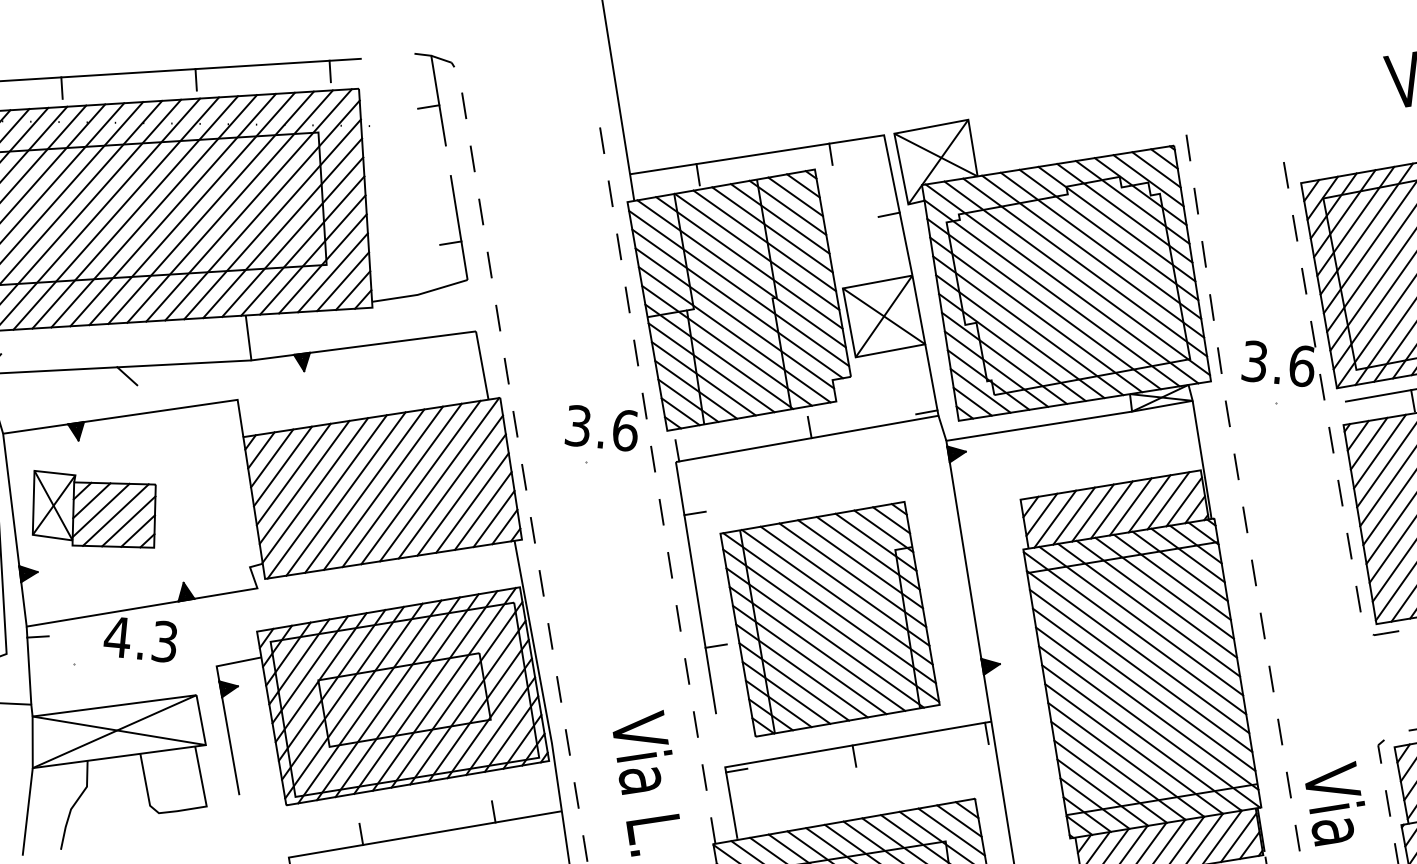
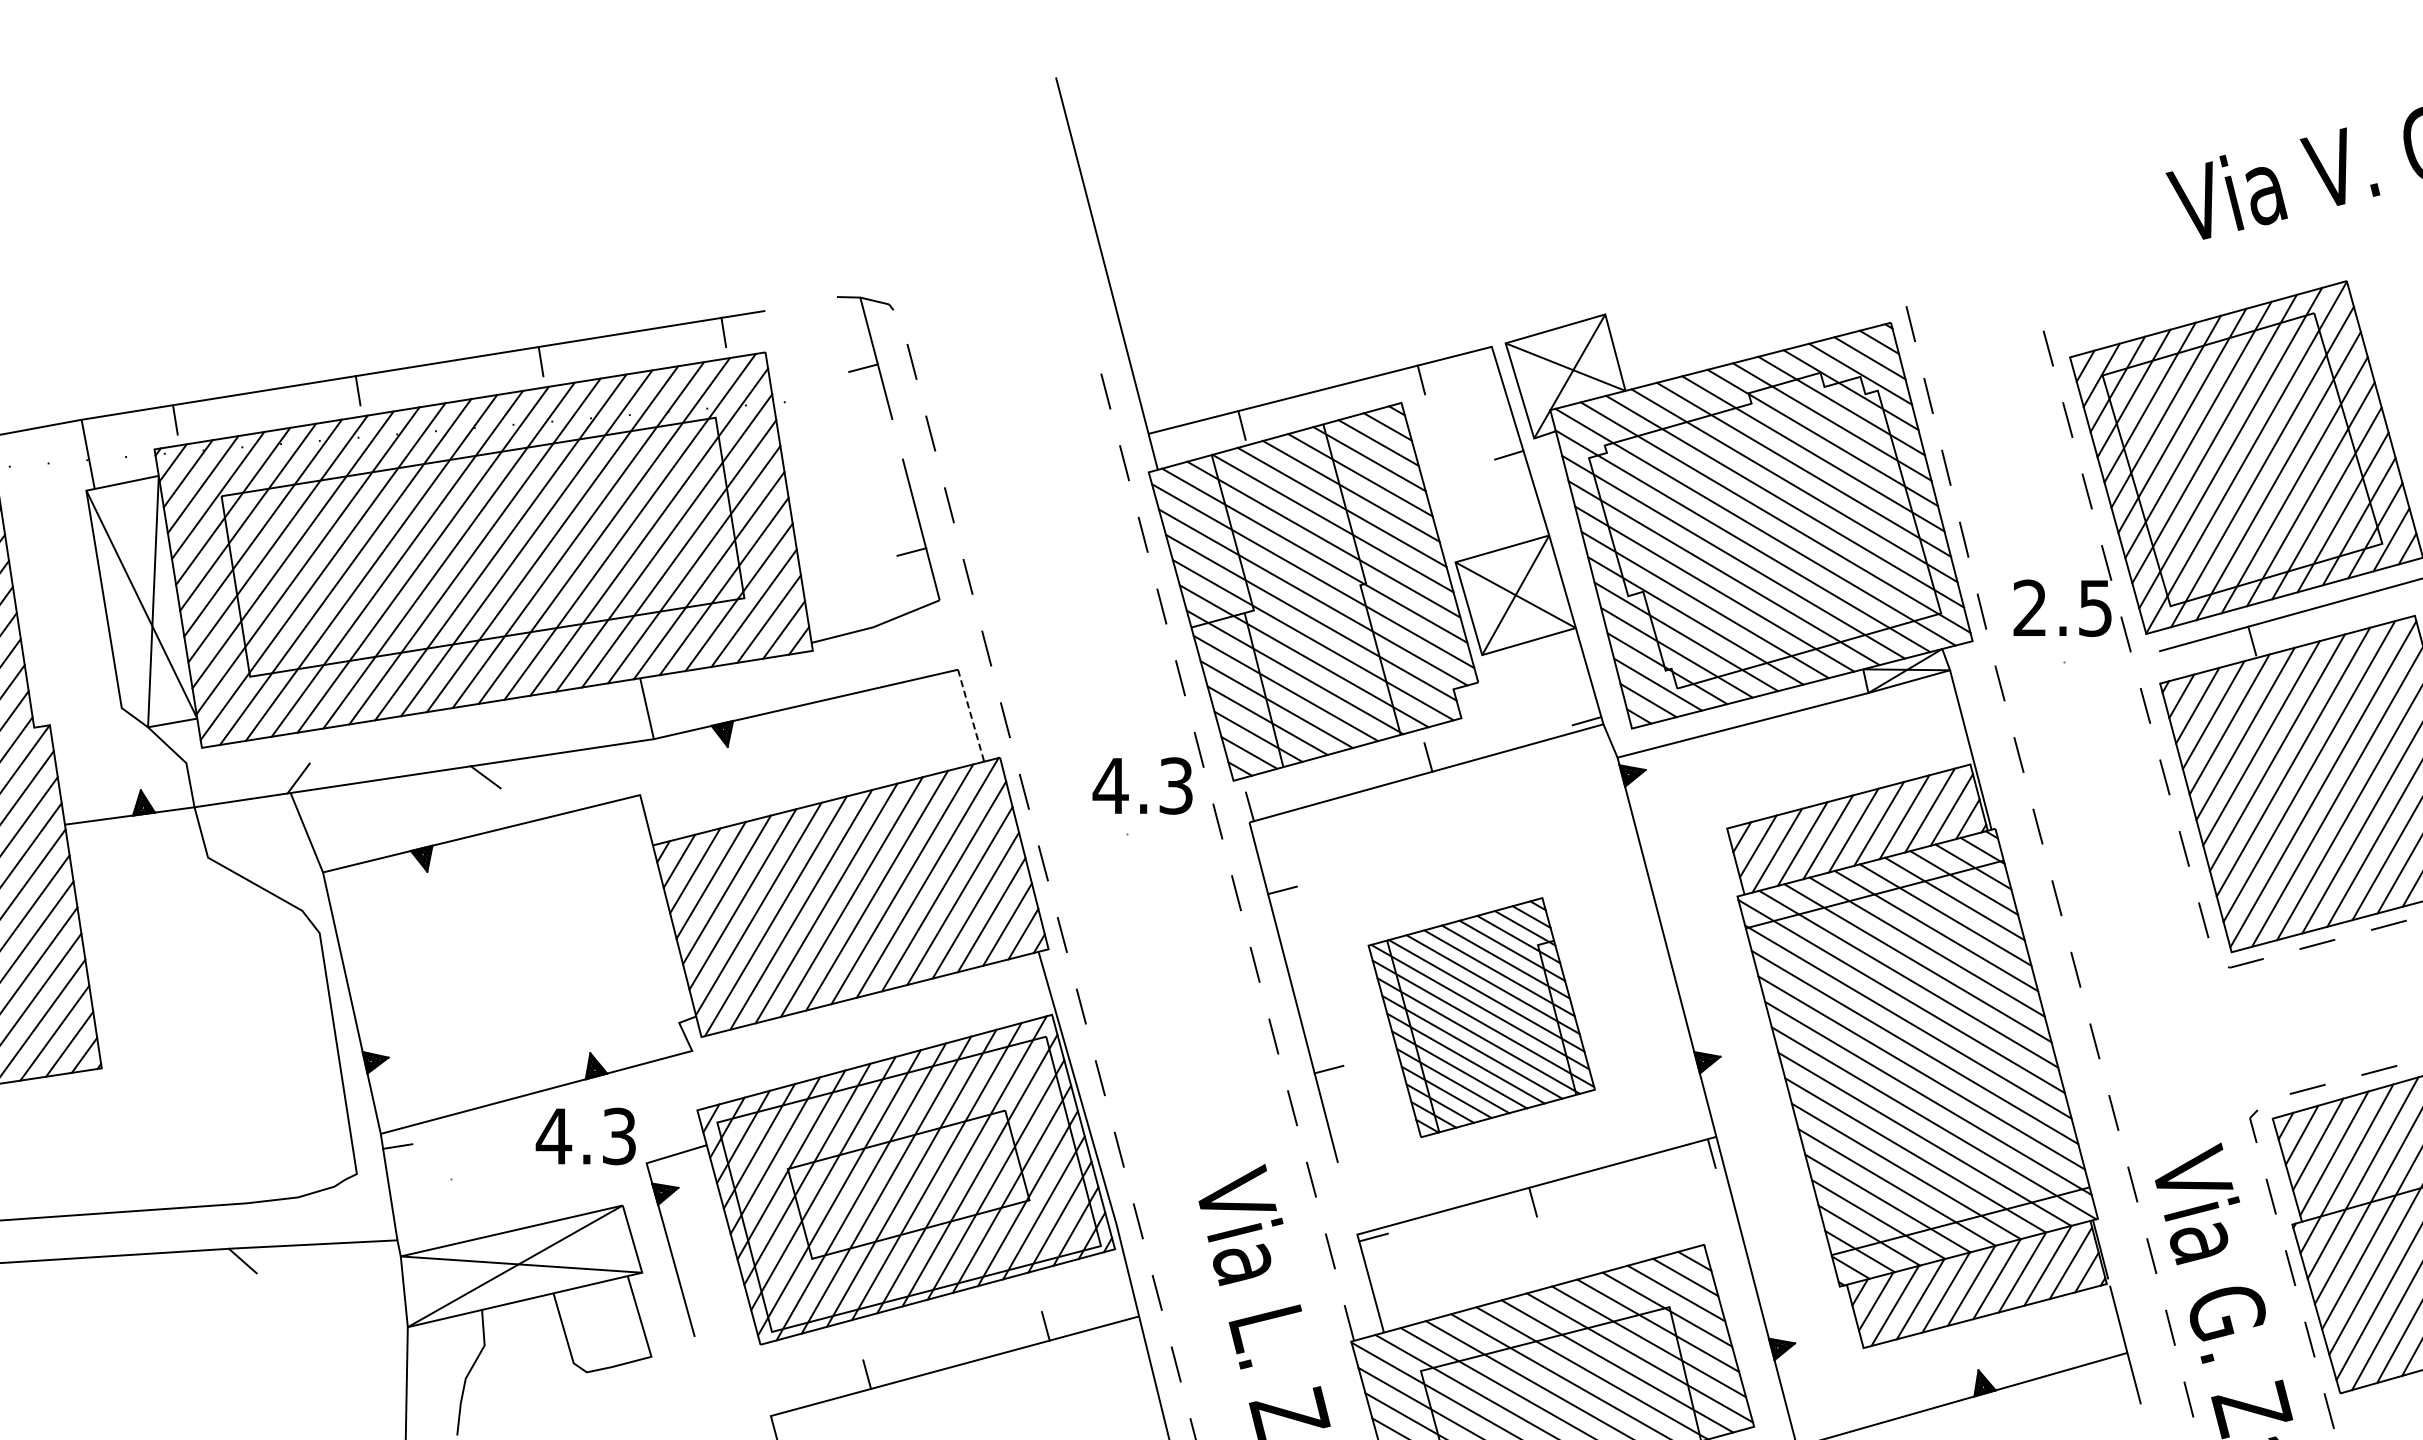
text: (1278, 364) -> (2063, 608), 3.6 -> 2.5
line: (482, 365) -> (971, 715), solid -> dashed
text: (601, 427) -> (1142, 785), 3.6 -> 4.3
part: (94, 511) -> (458, 967), removed
part: (830, 619) -> (1481, 1017), size x0.7
text: (140, 639) -> (585, 1136), moved

